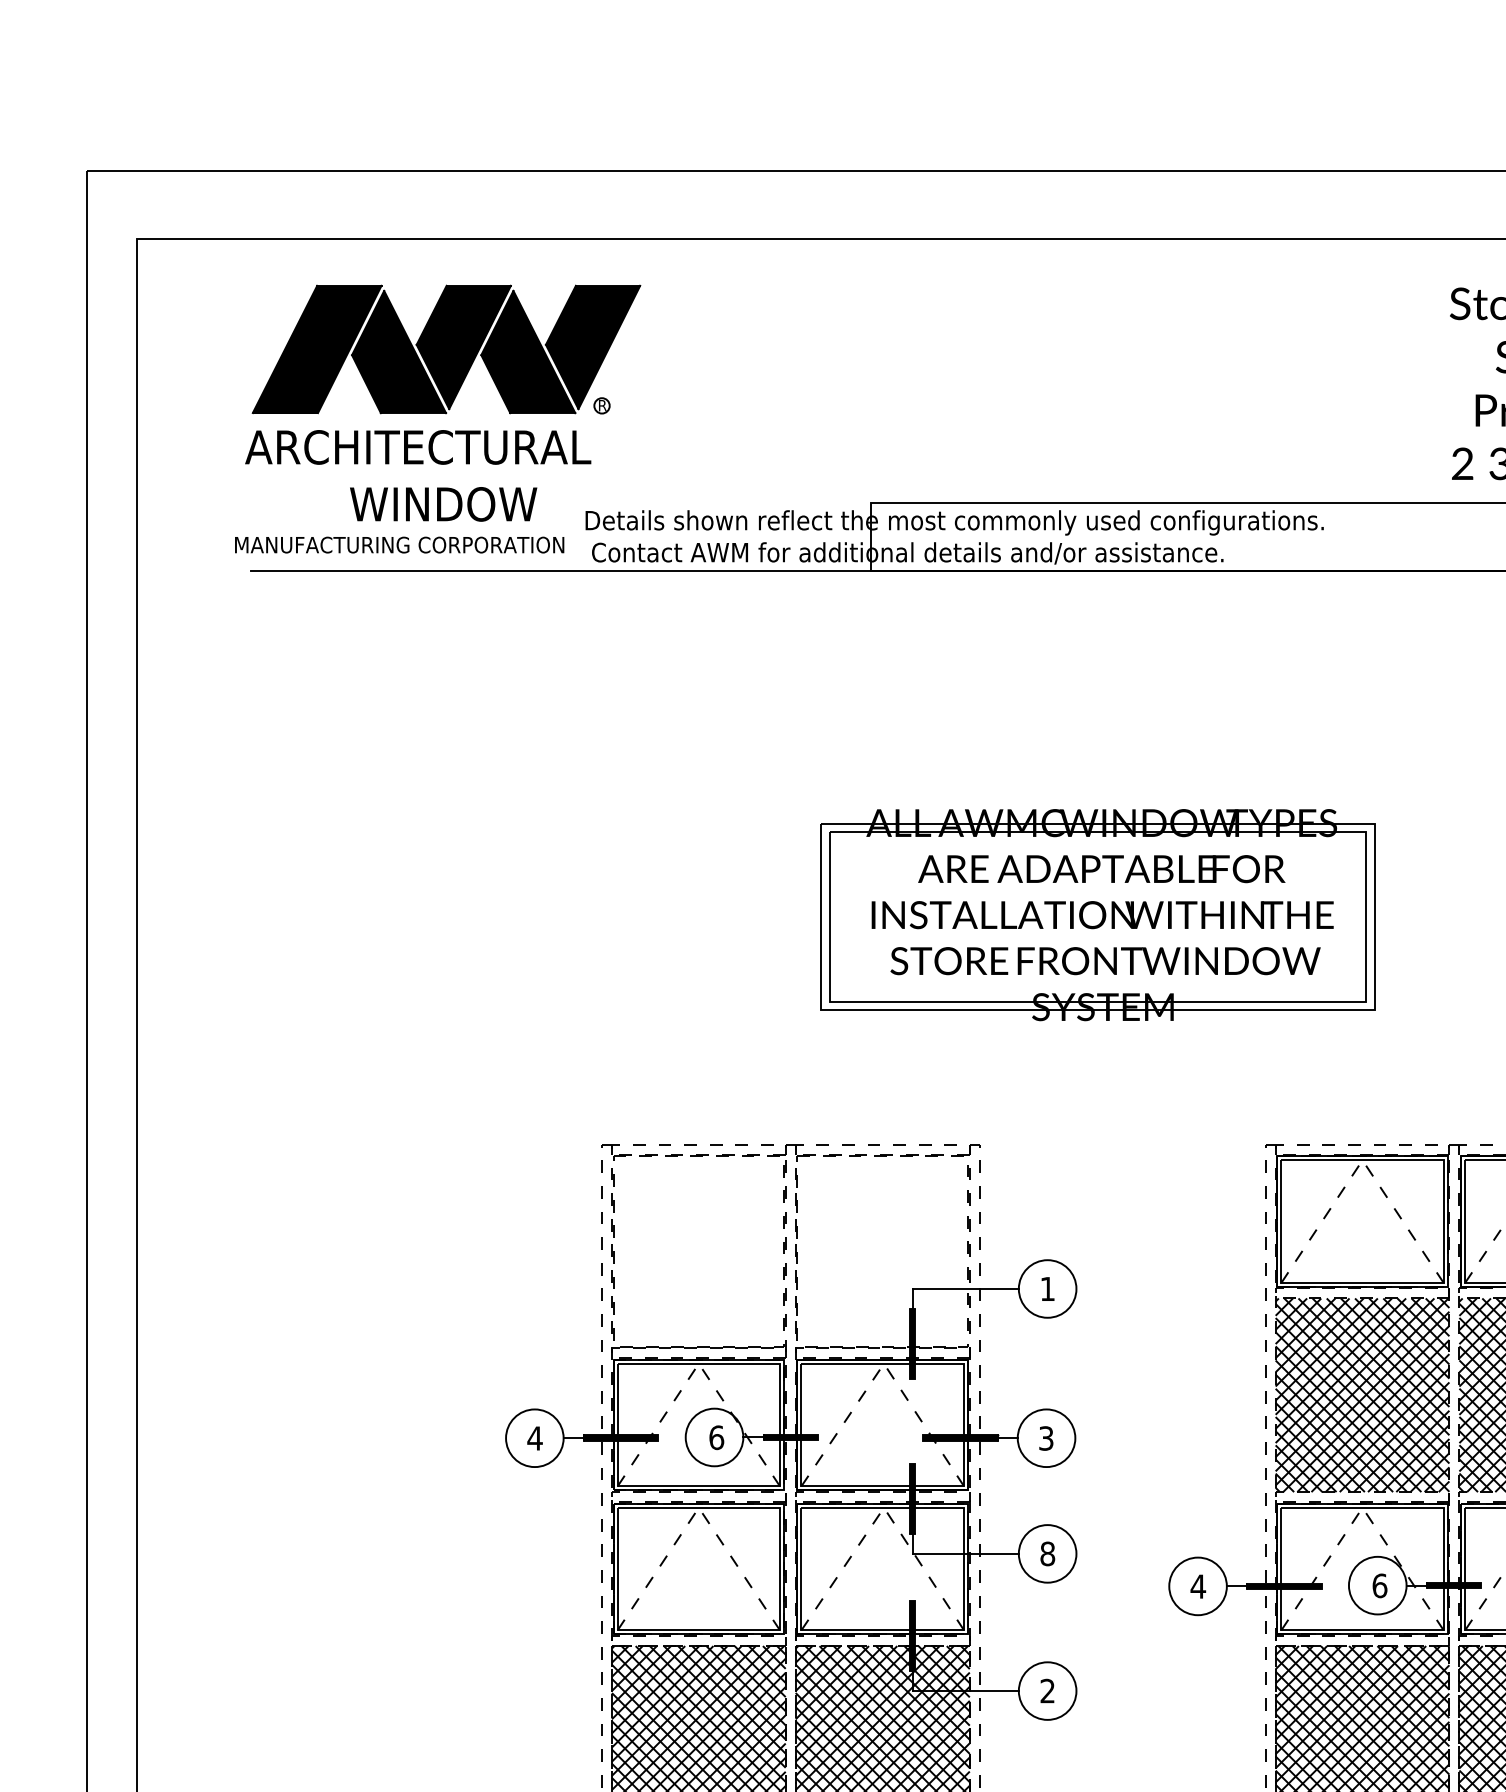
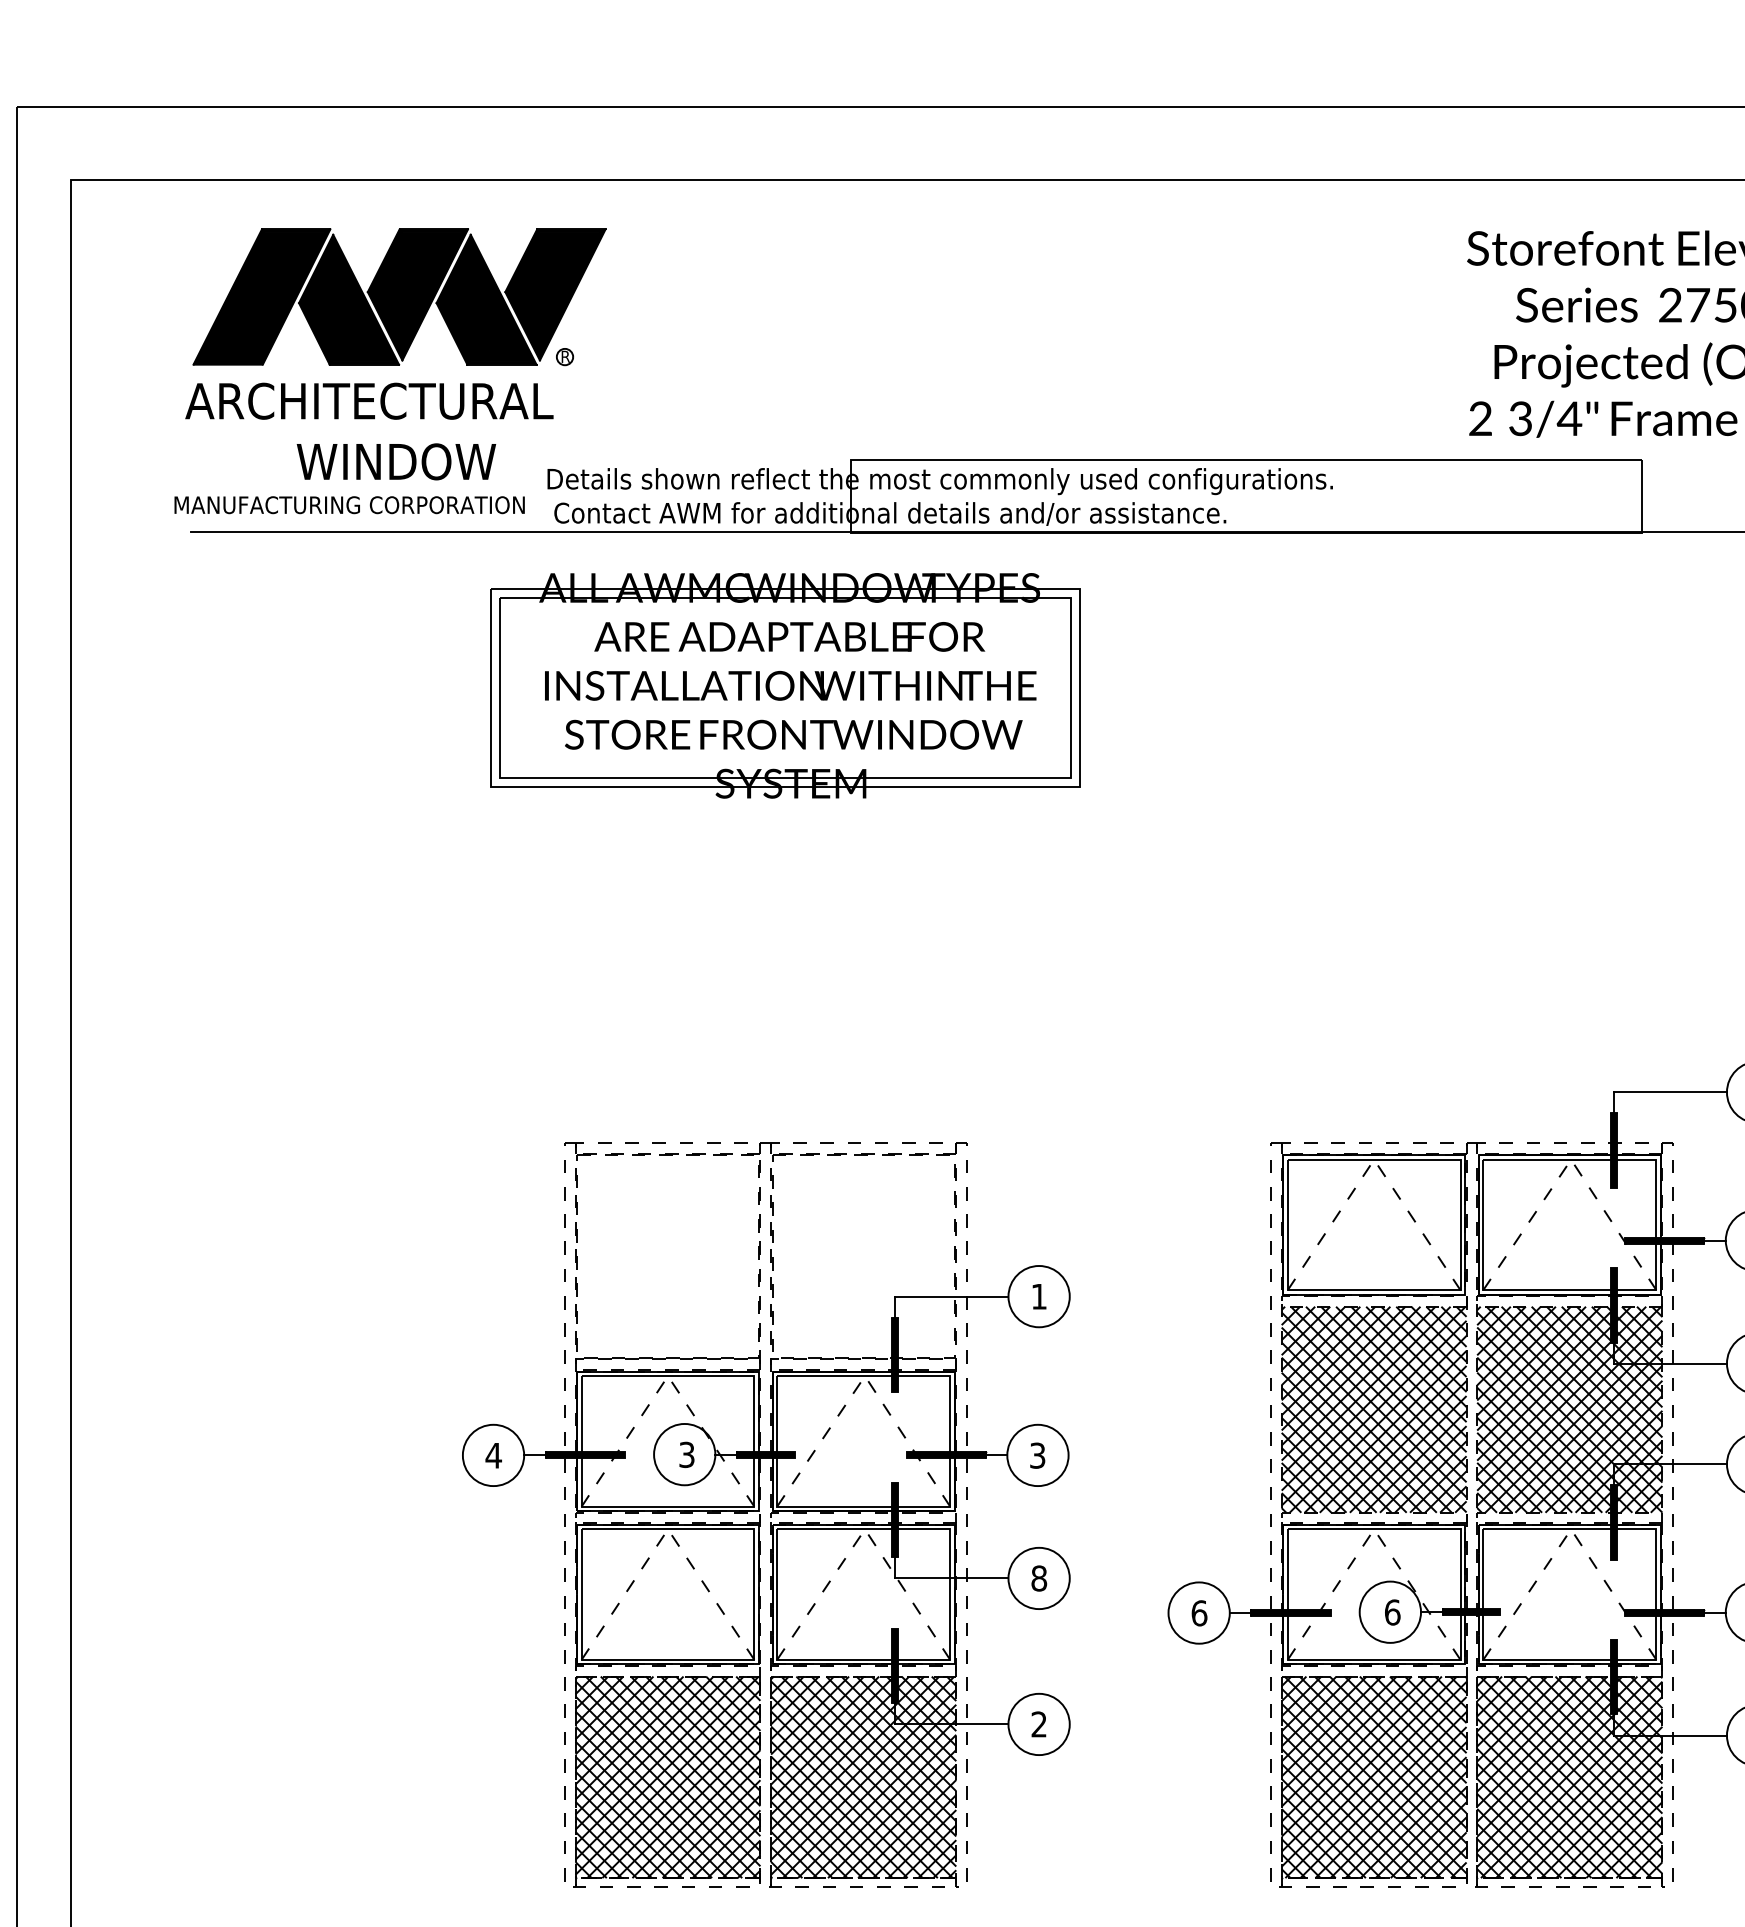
part: (1097, 914) -> (785, 685), moved
text: (716, 1437) -> (686, 1454), 6 -> 3
text: (1198, 1586) -> (1199, 1613), 4 -> 6

